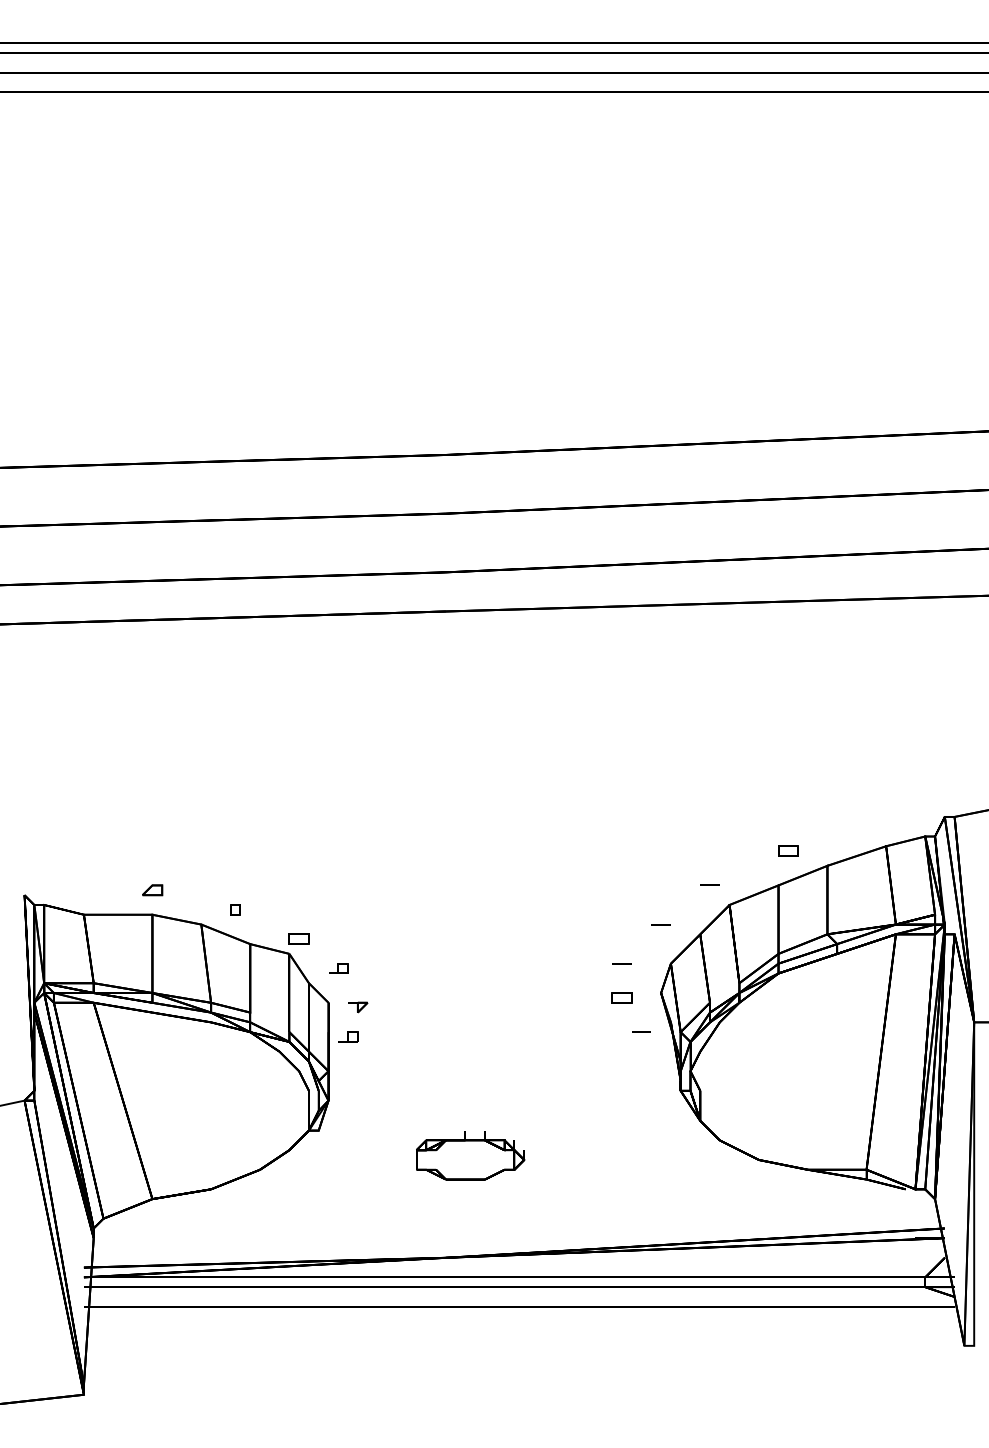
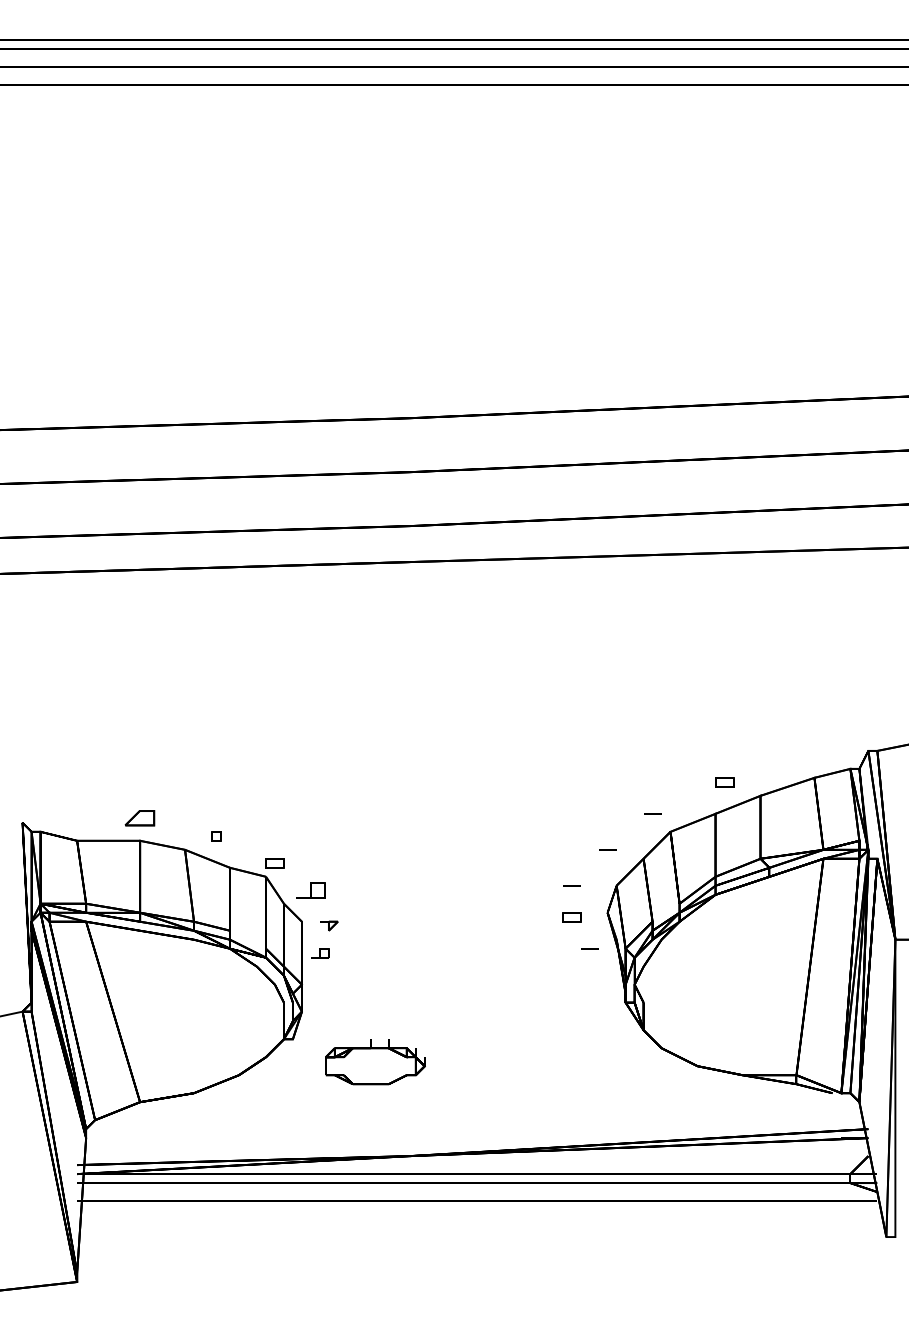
part: (152, 890) -> (140, 818), size x1.6
part: (338, 968) -> (311, 890), size x1.6
part: (470, 1155) -> (375, 1062), moved

